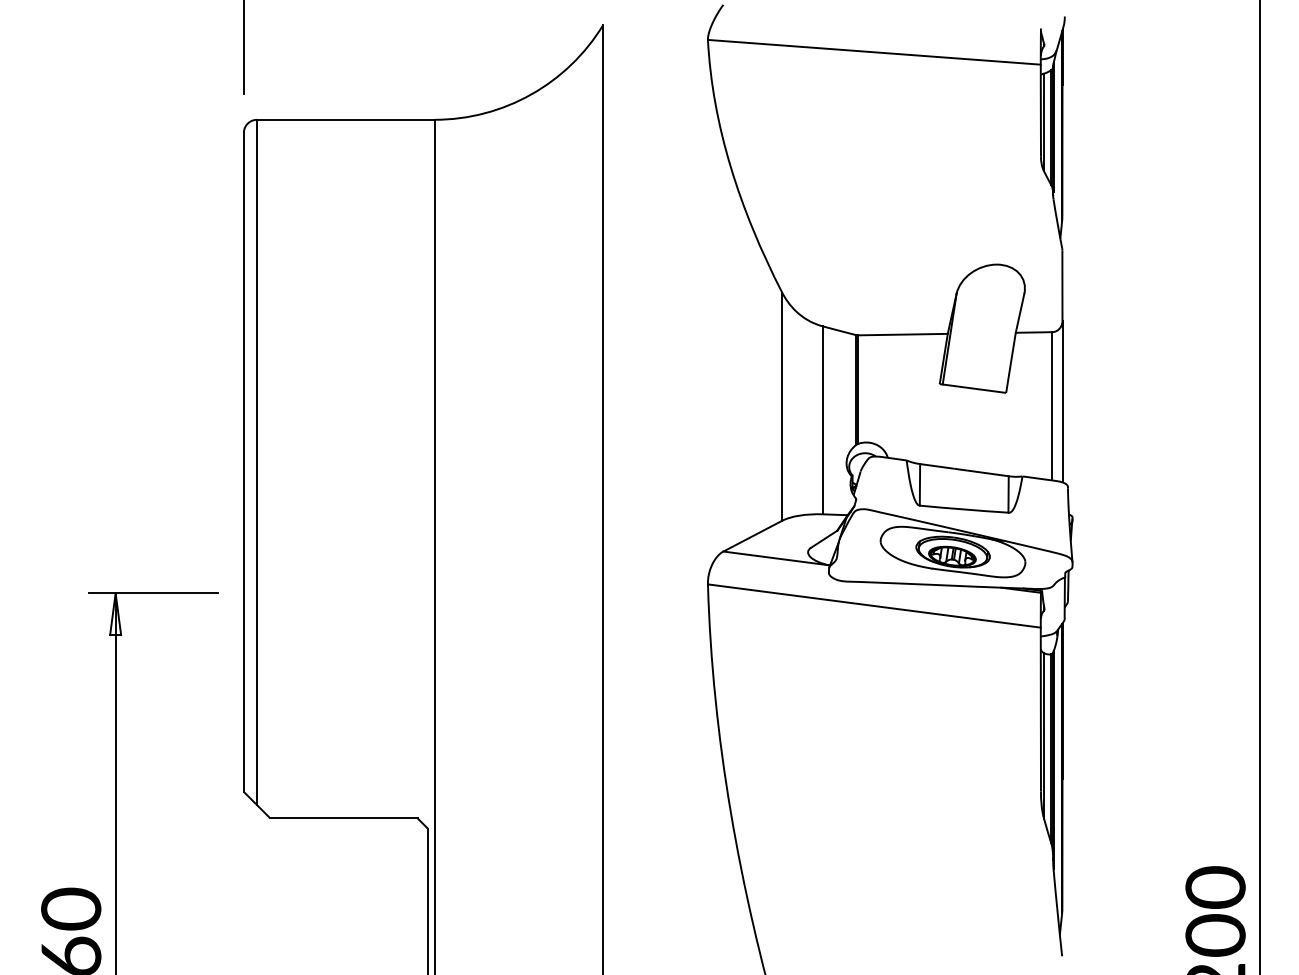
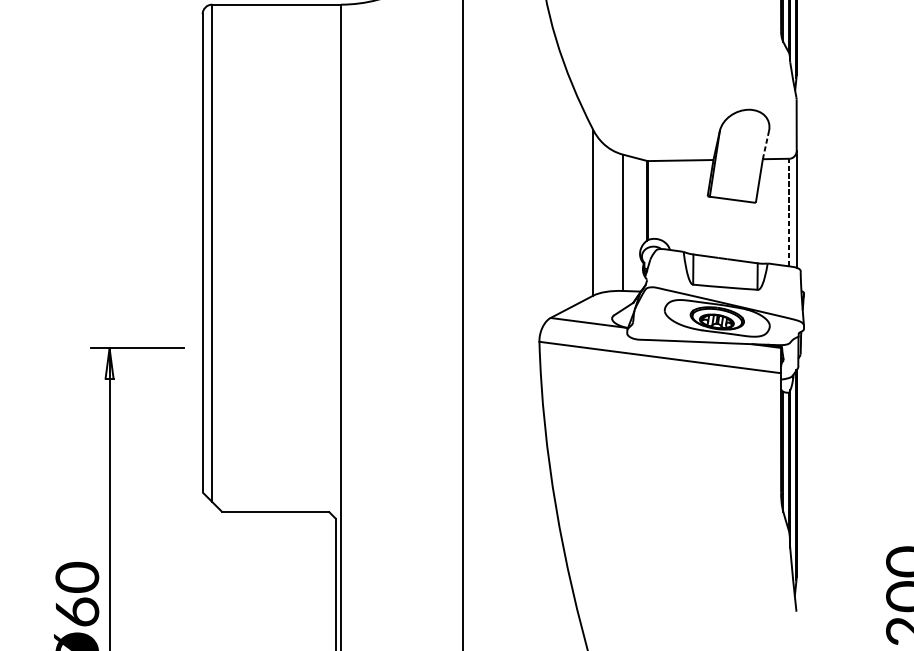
line: (1020, 313) -> (766, 145), solid -> dashed
line: (1052, 405) -> (789, 211), solid -> dashed

